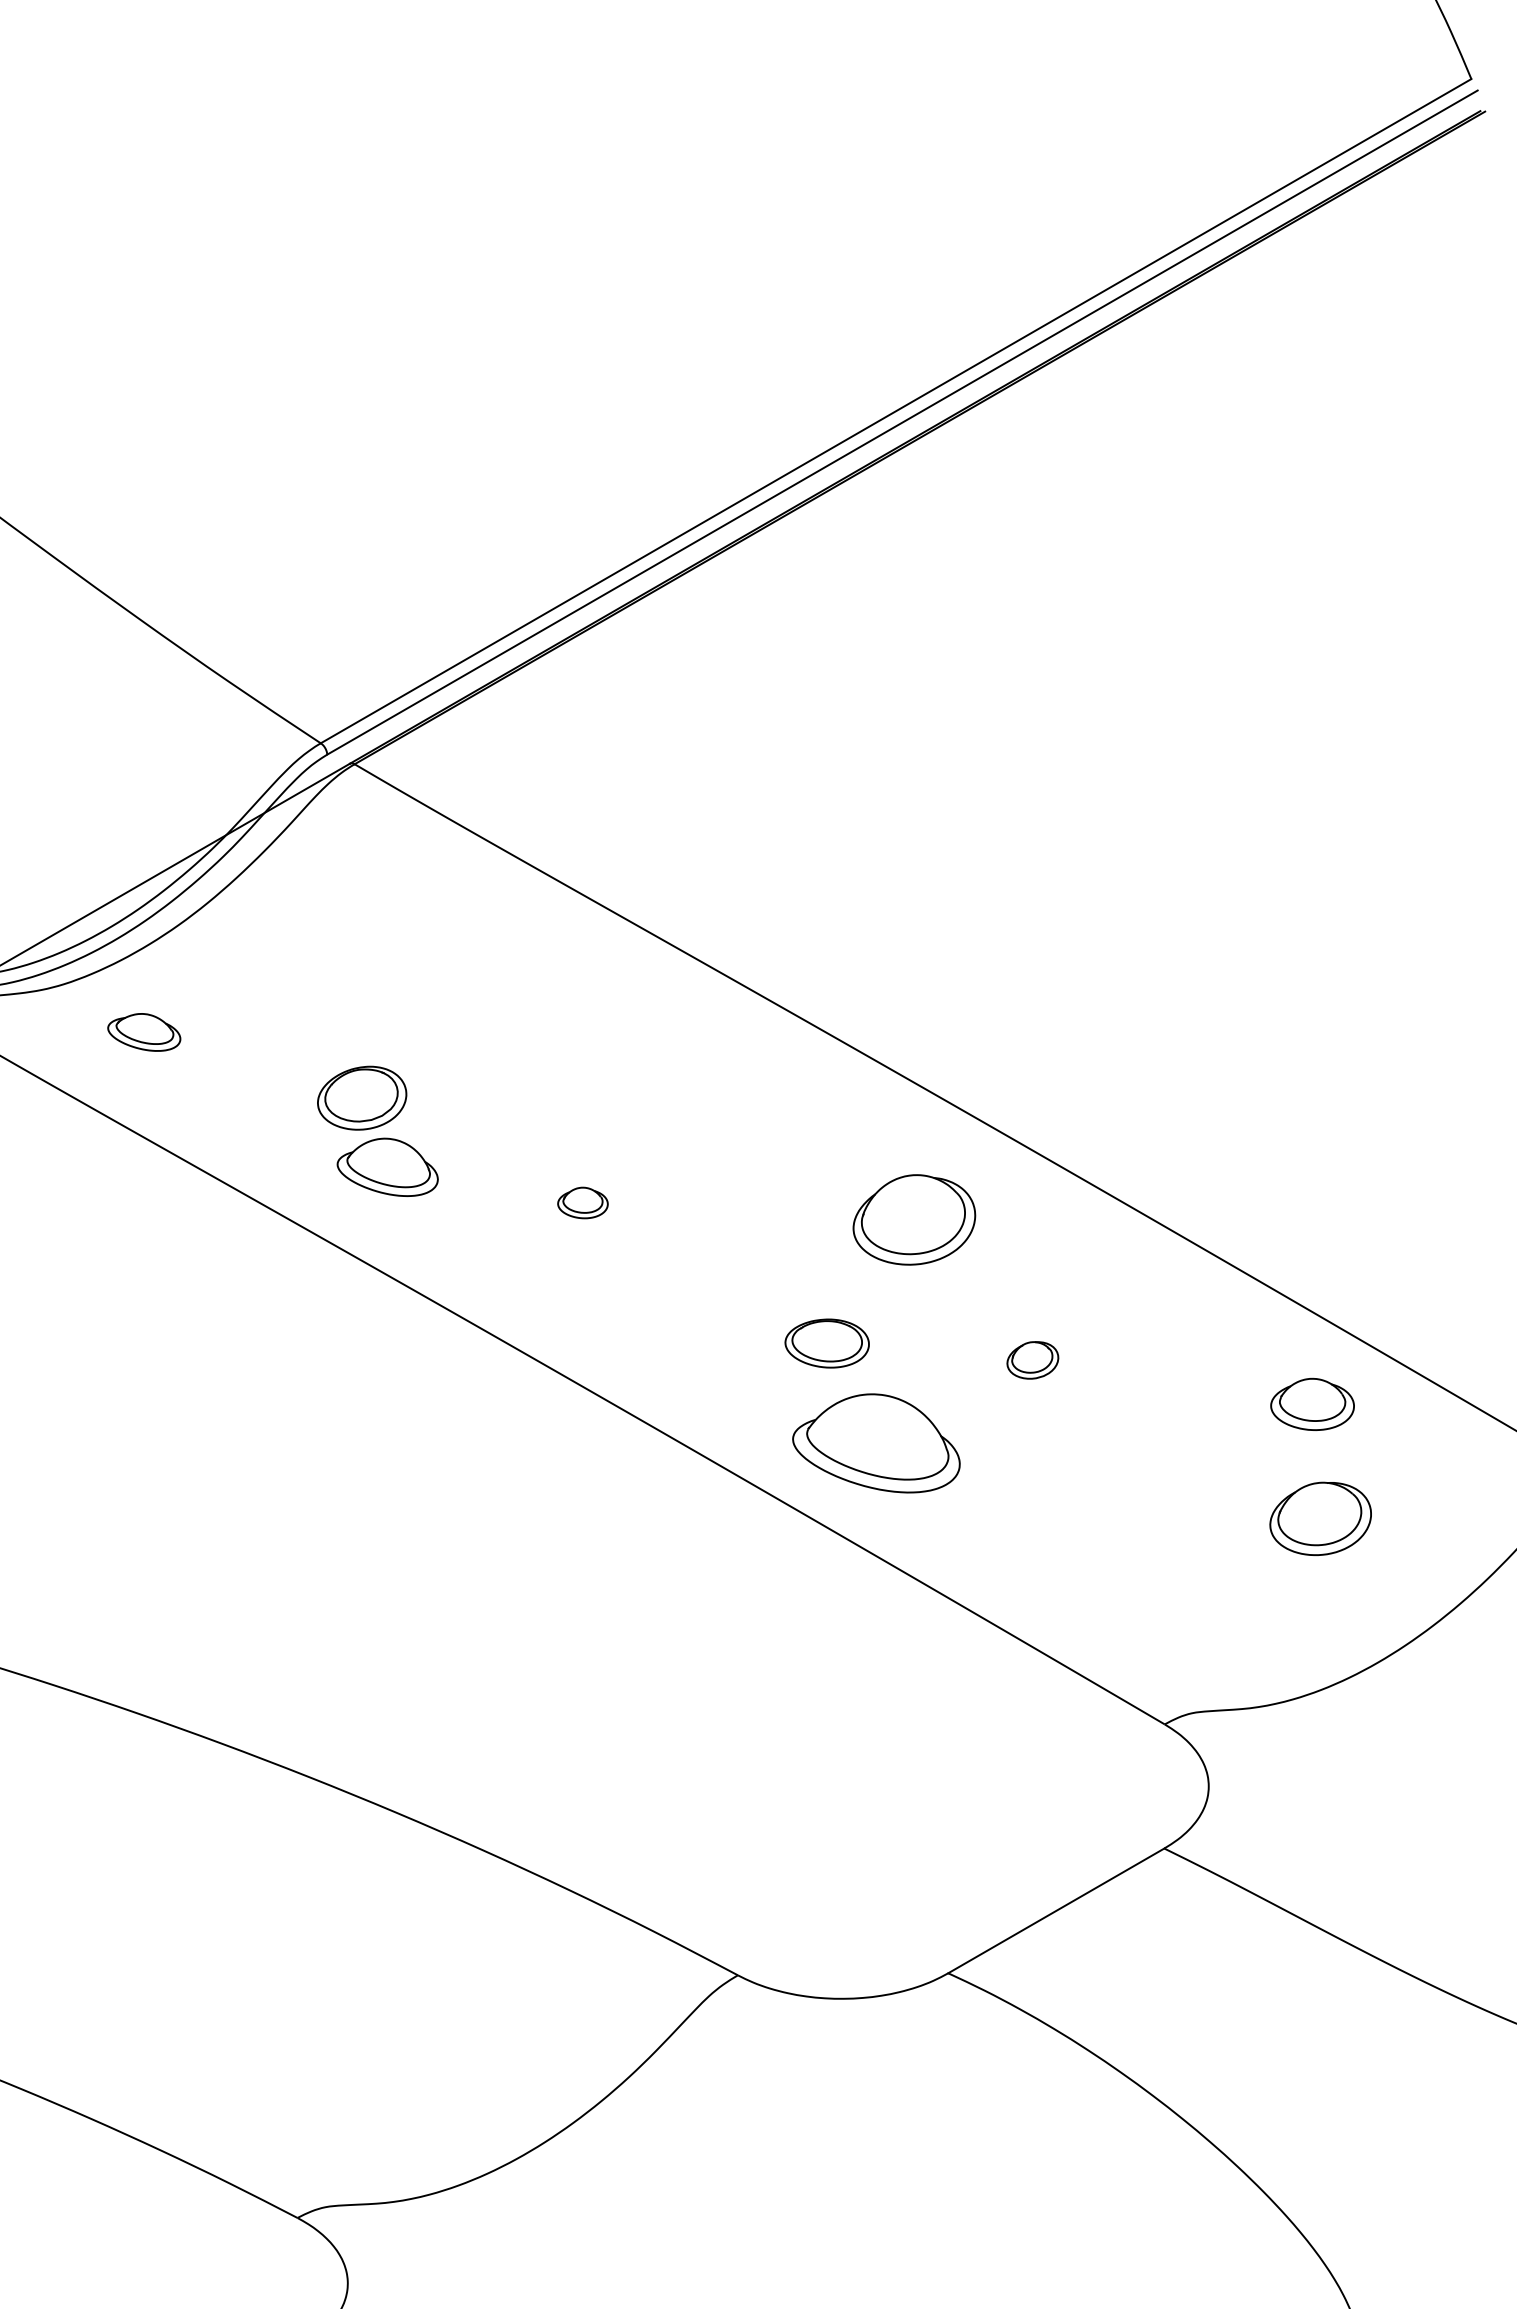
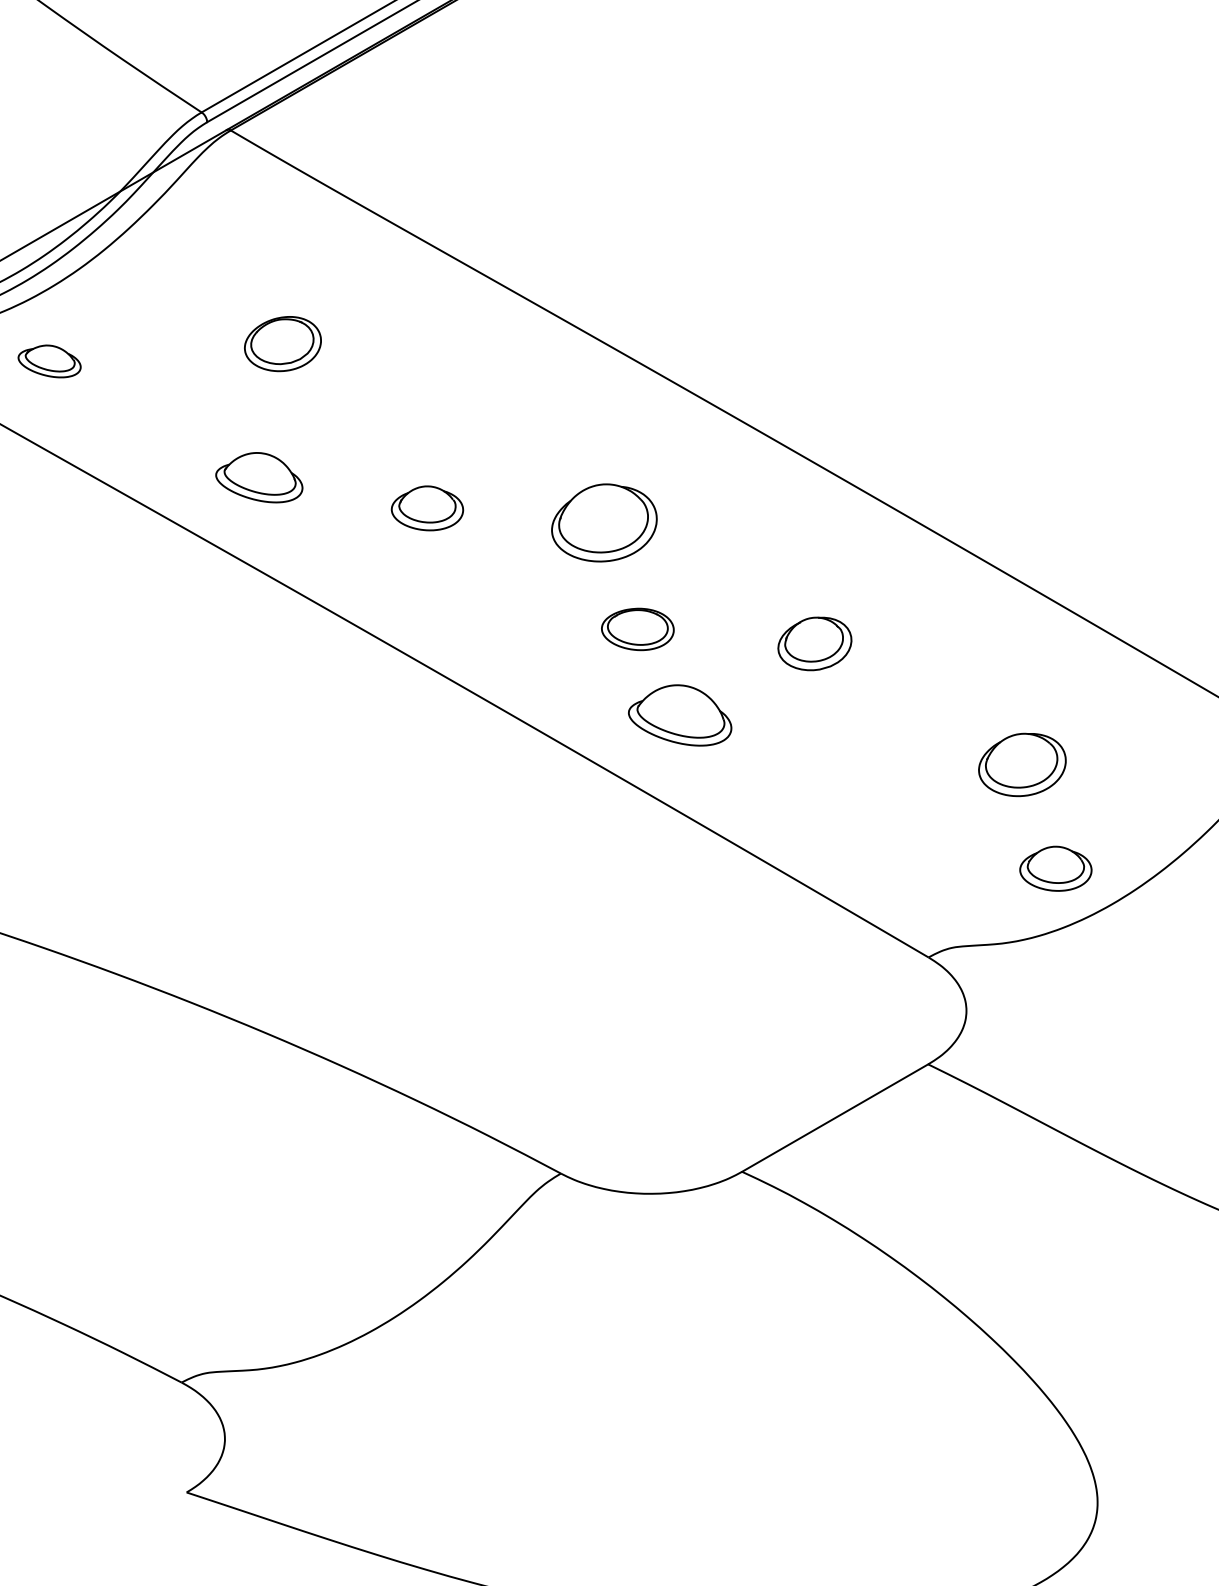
part: (362, 1097) -> (283, 343), moved
part: (582, 1202) -> (427, 507), size x1.67
part: (914, 1219) -> (604, 522), moved
part: (1032, 1360) -> (814, 644), size x1.67
part: (1312, 1403) -> (1055, 867), moved
part: (875, 1443) -> (679, 715), size x0.71
part: (1320, 1518) -> (1022, 764), moved

